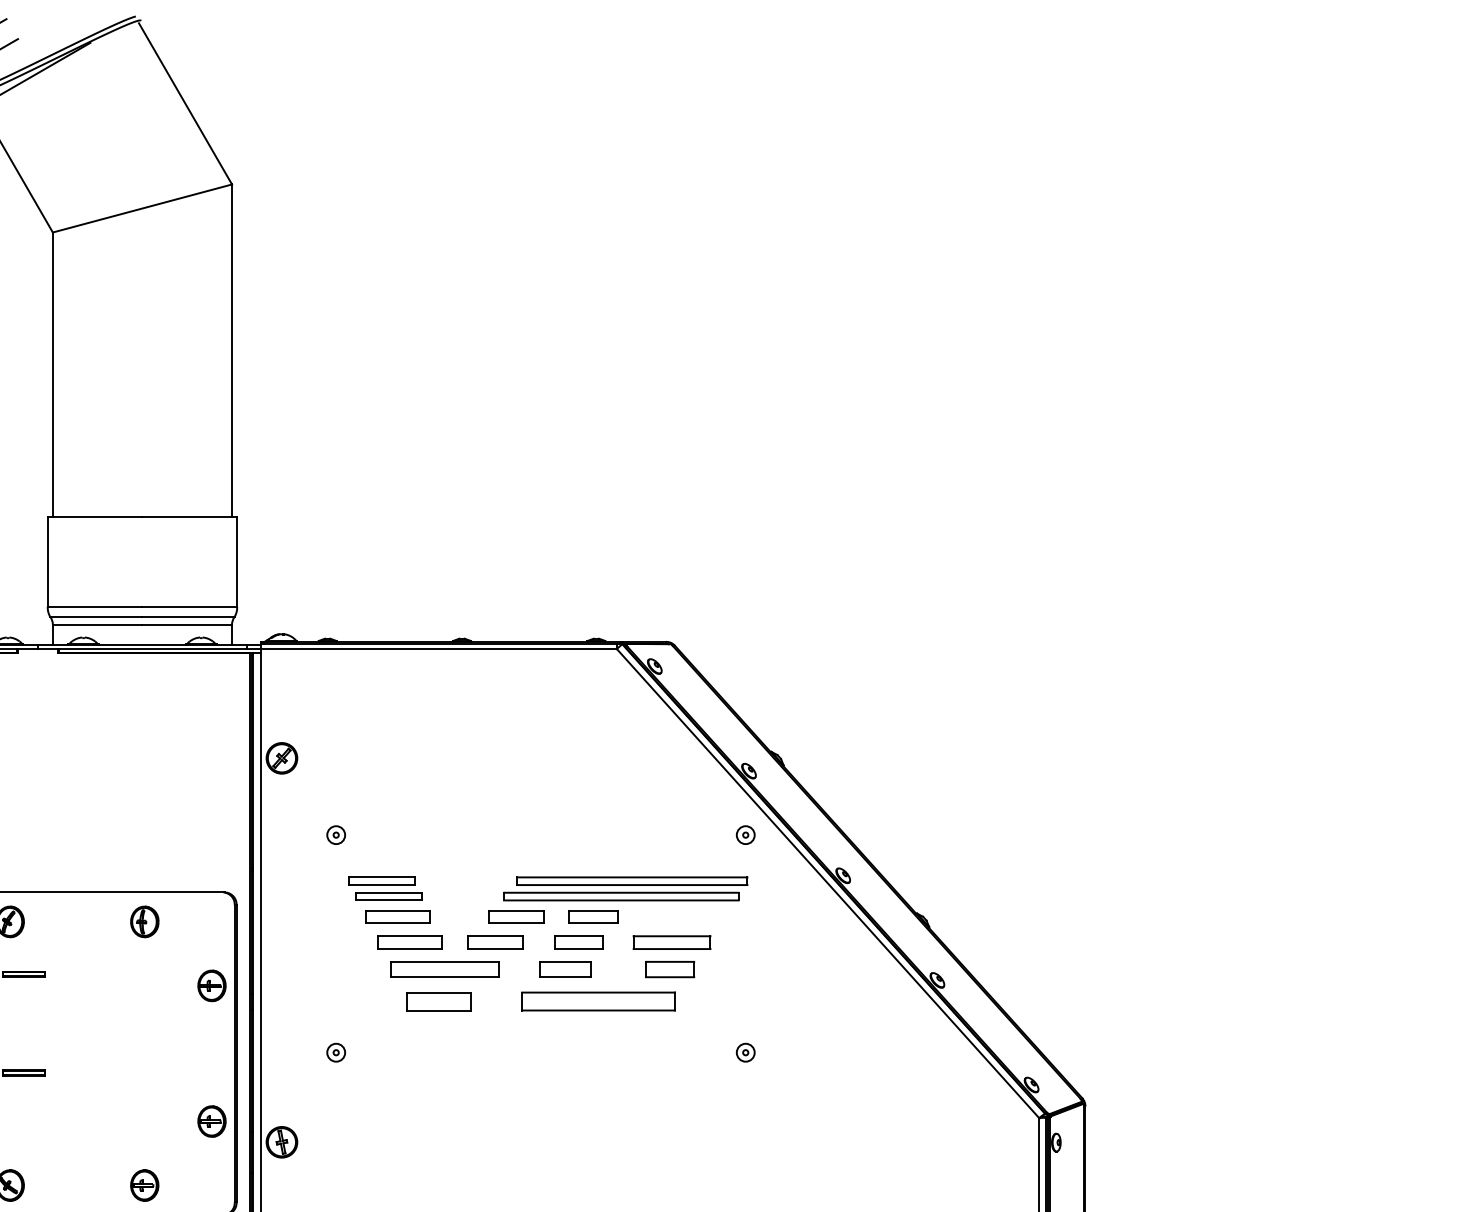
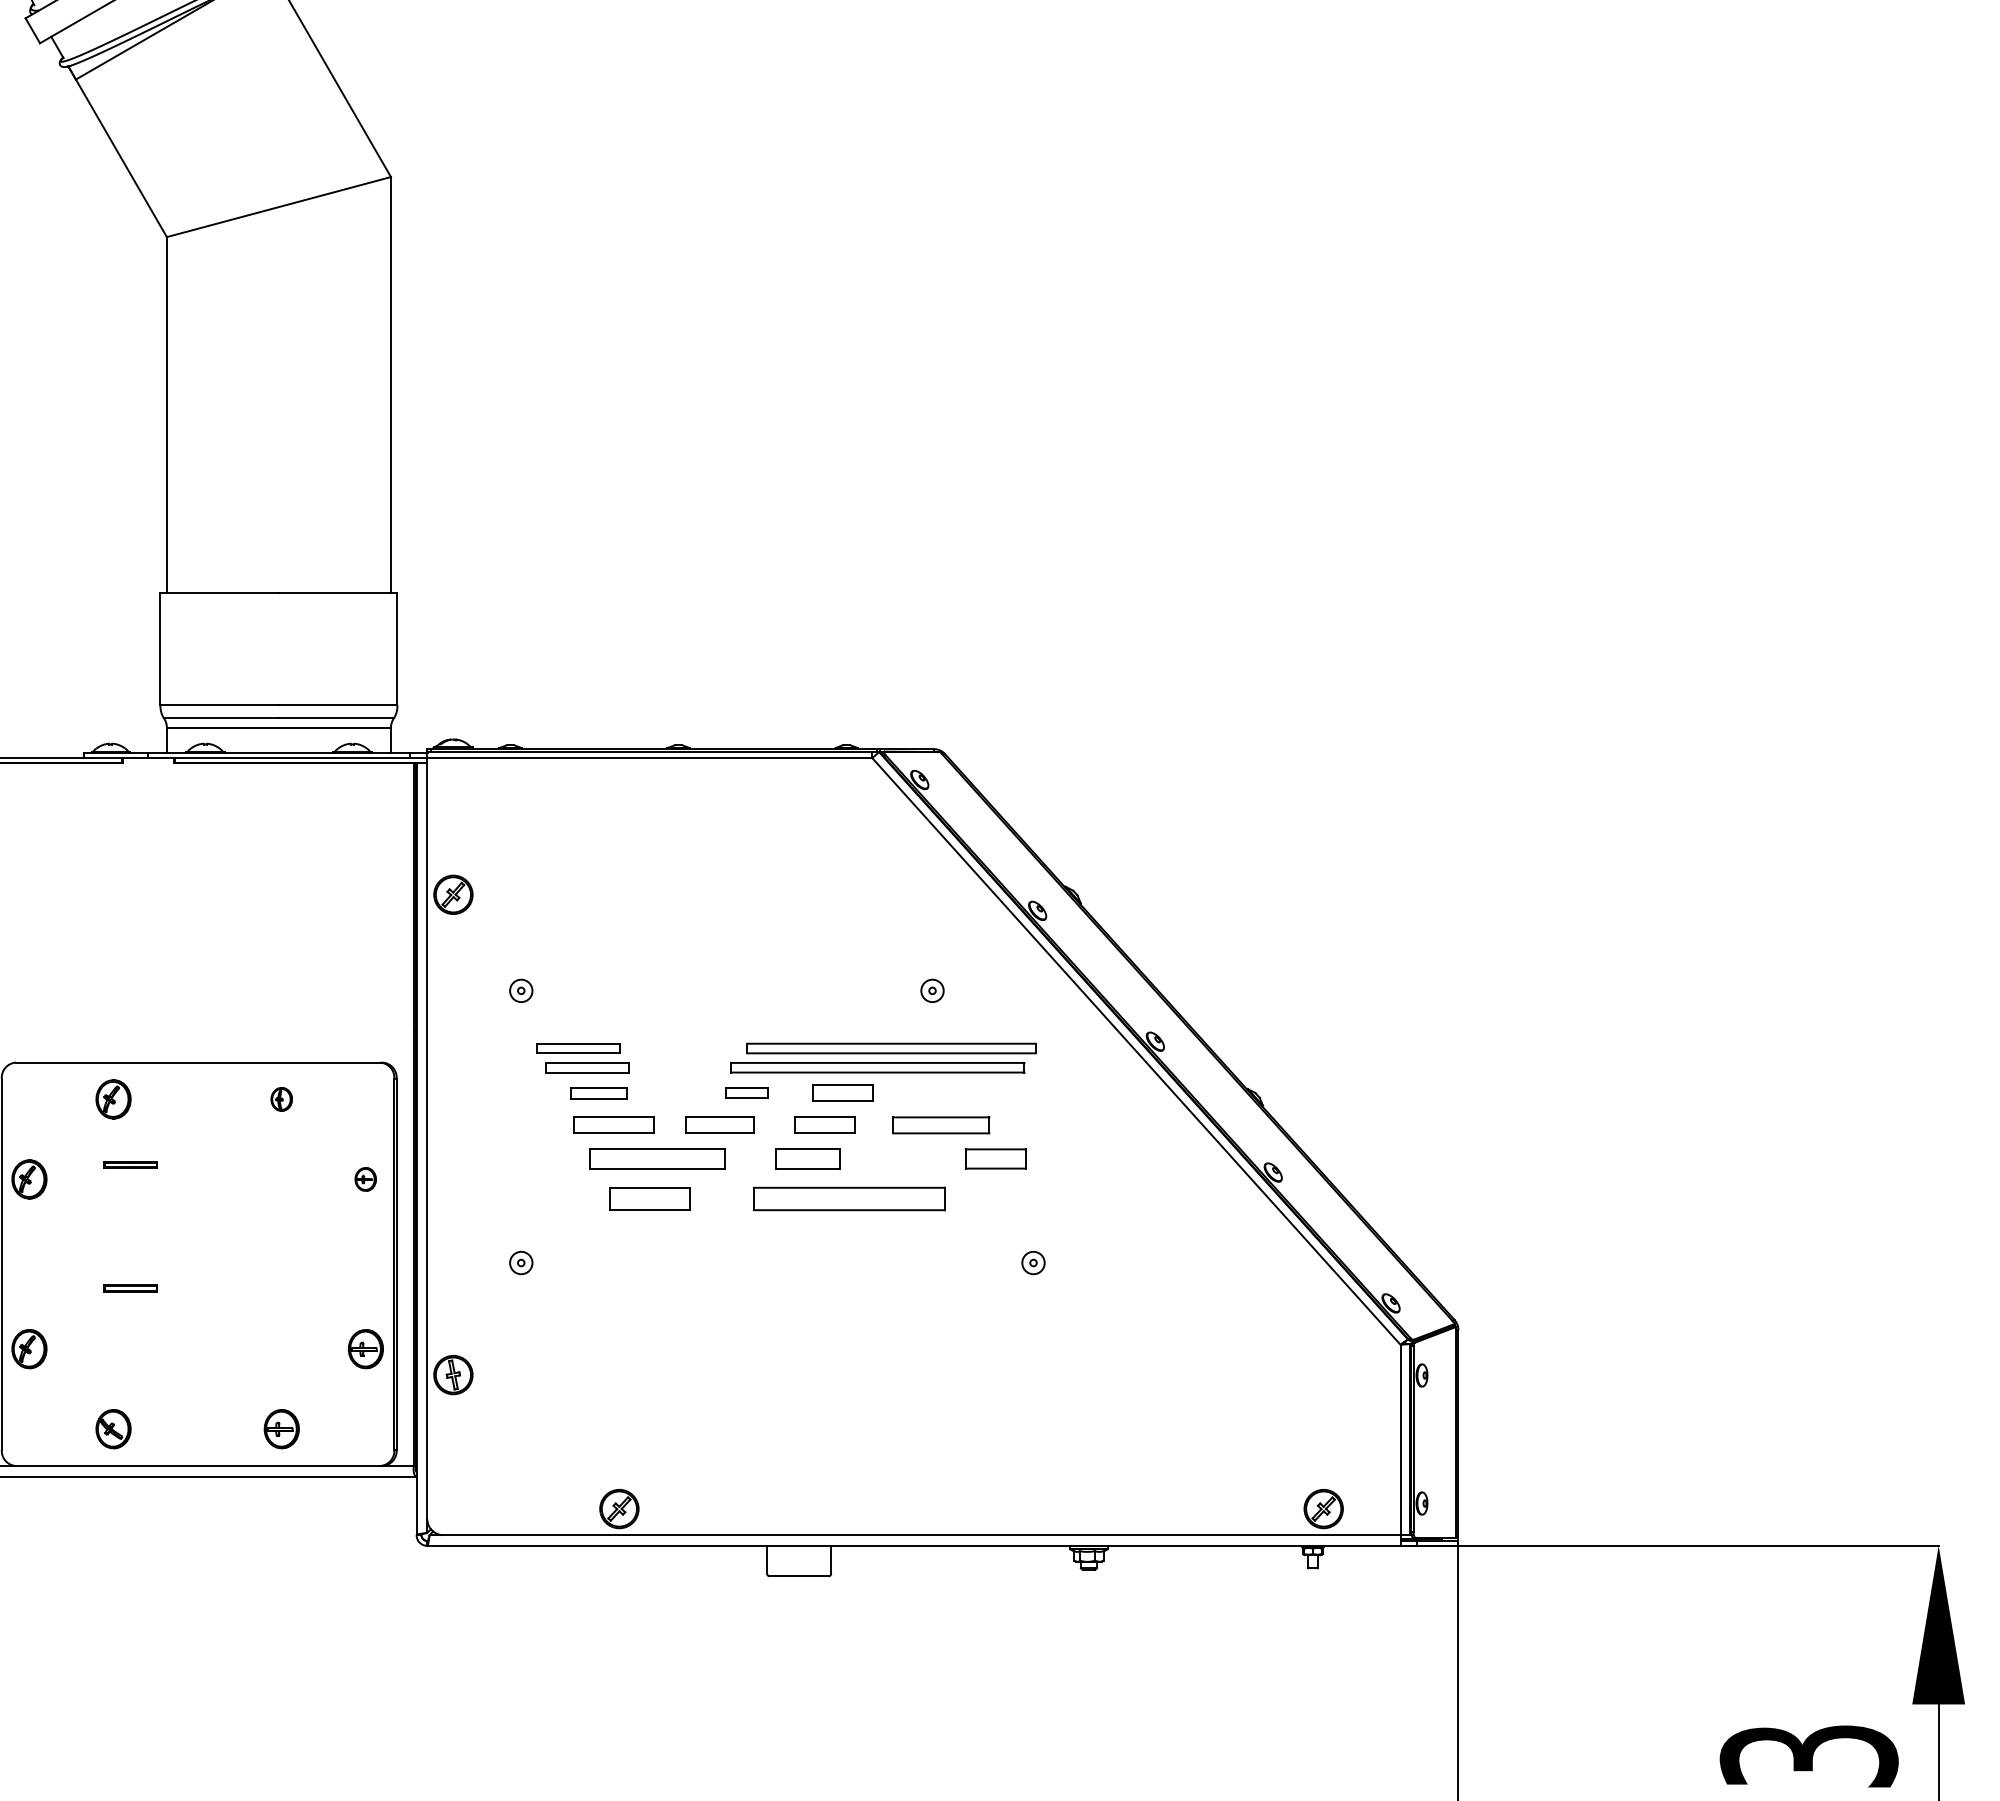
part: (745, 834) -> (932, 990), moved
part: (397, 916) -> (598, 1092), size x0.7
part: (516, 916) -> (746, 1092), size x0.6
part: (144, 921) -> (281, 1099), size x0.6
part: (669, 969) -> (995, 1158), moved
part: (211, 985) -> (365, 1179), size x0.6

